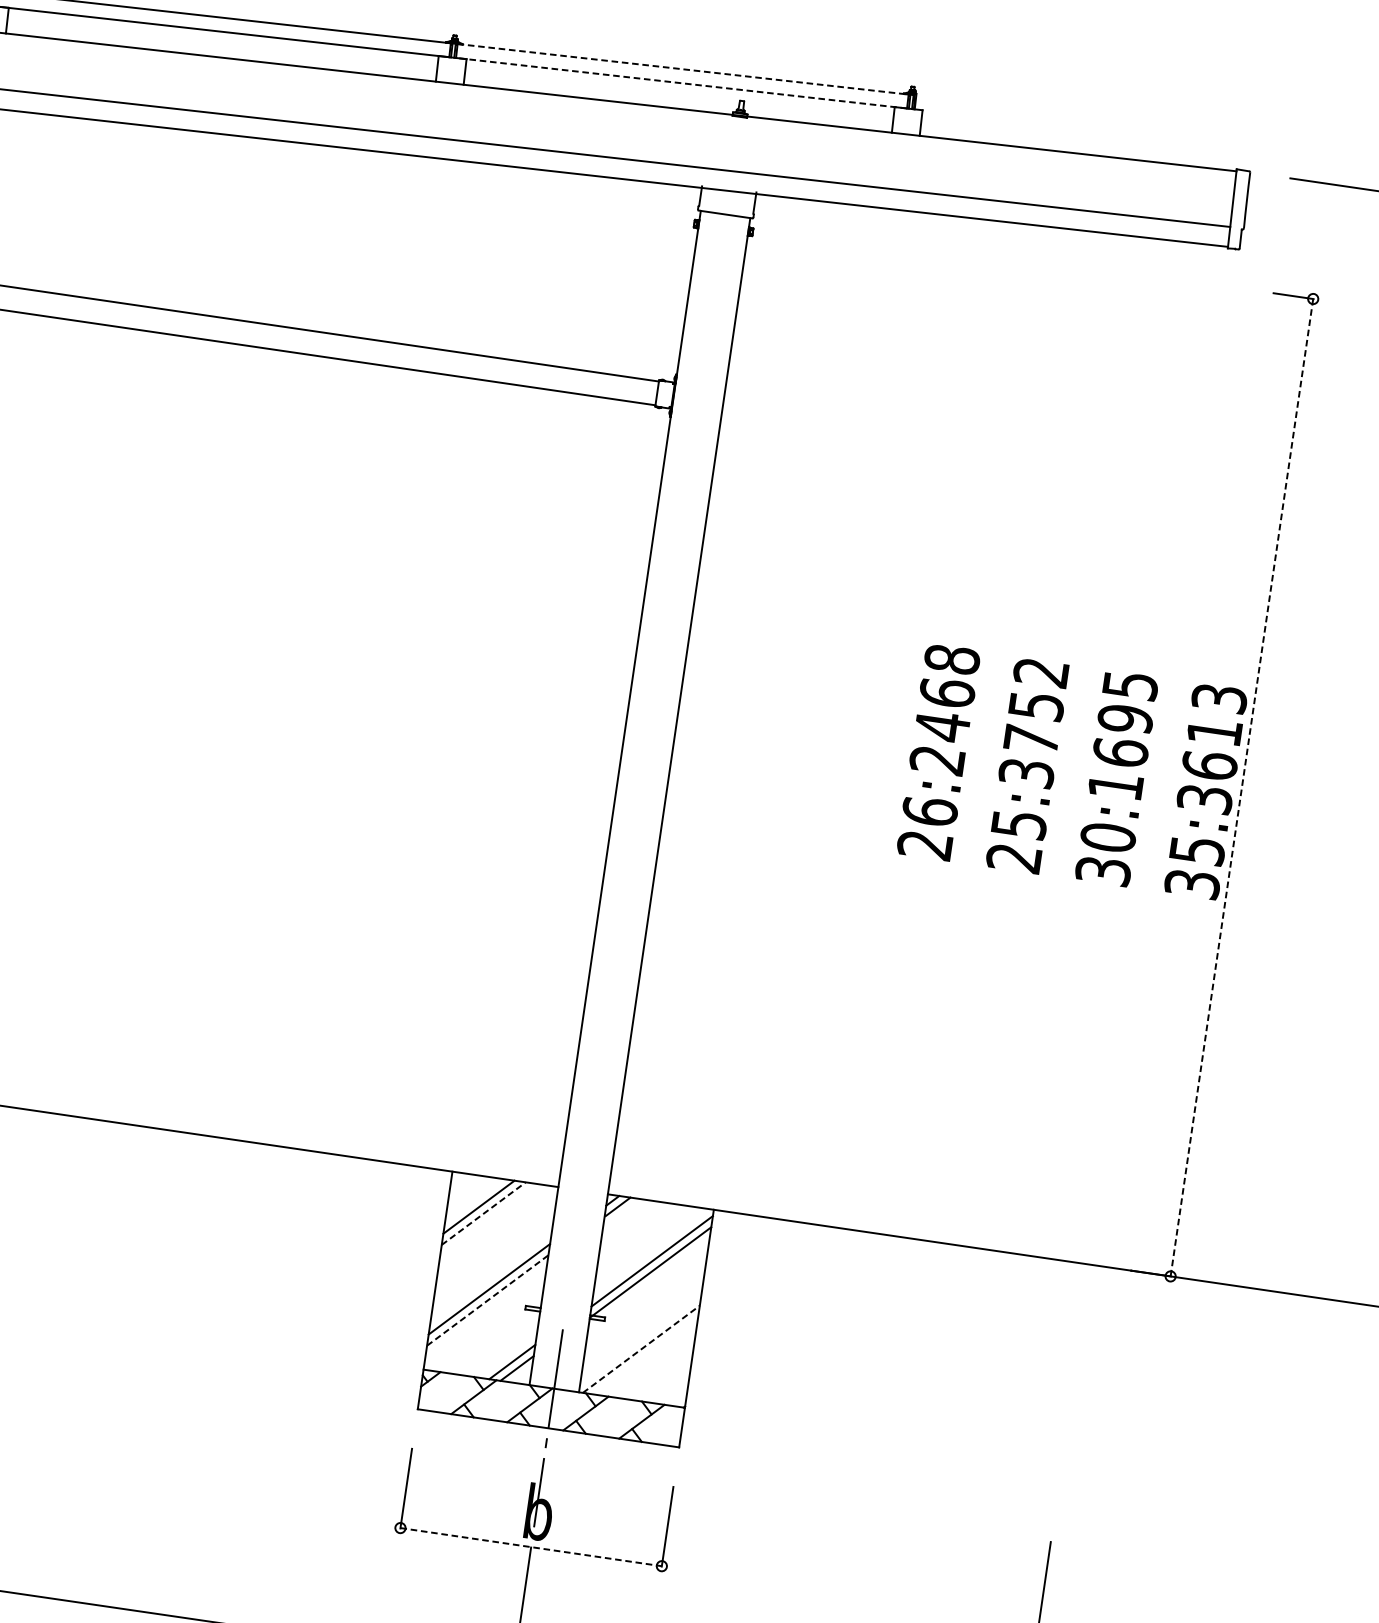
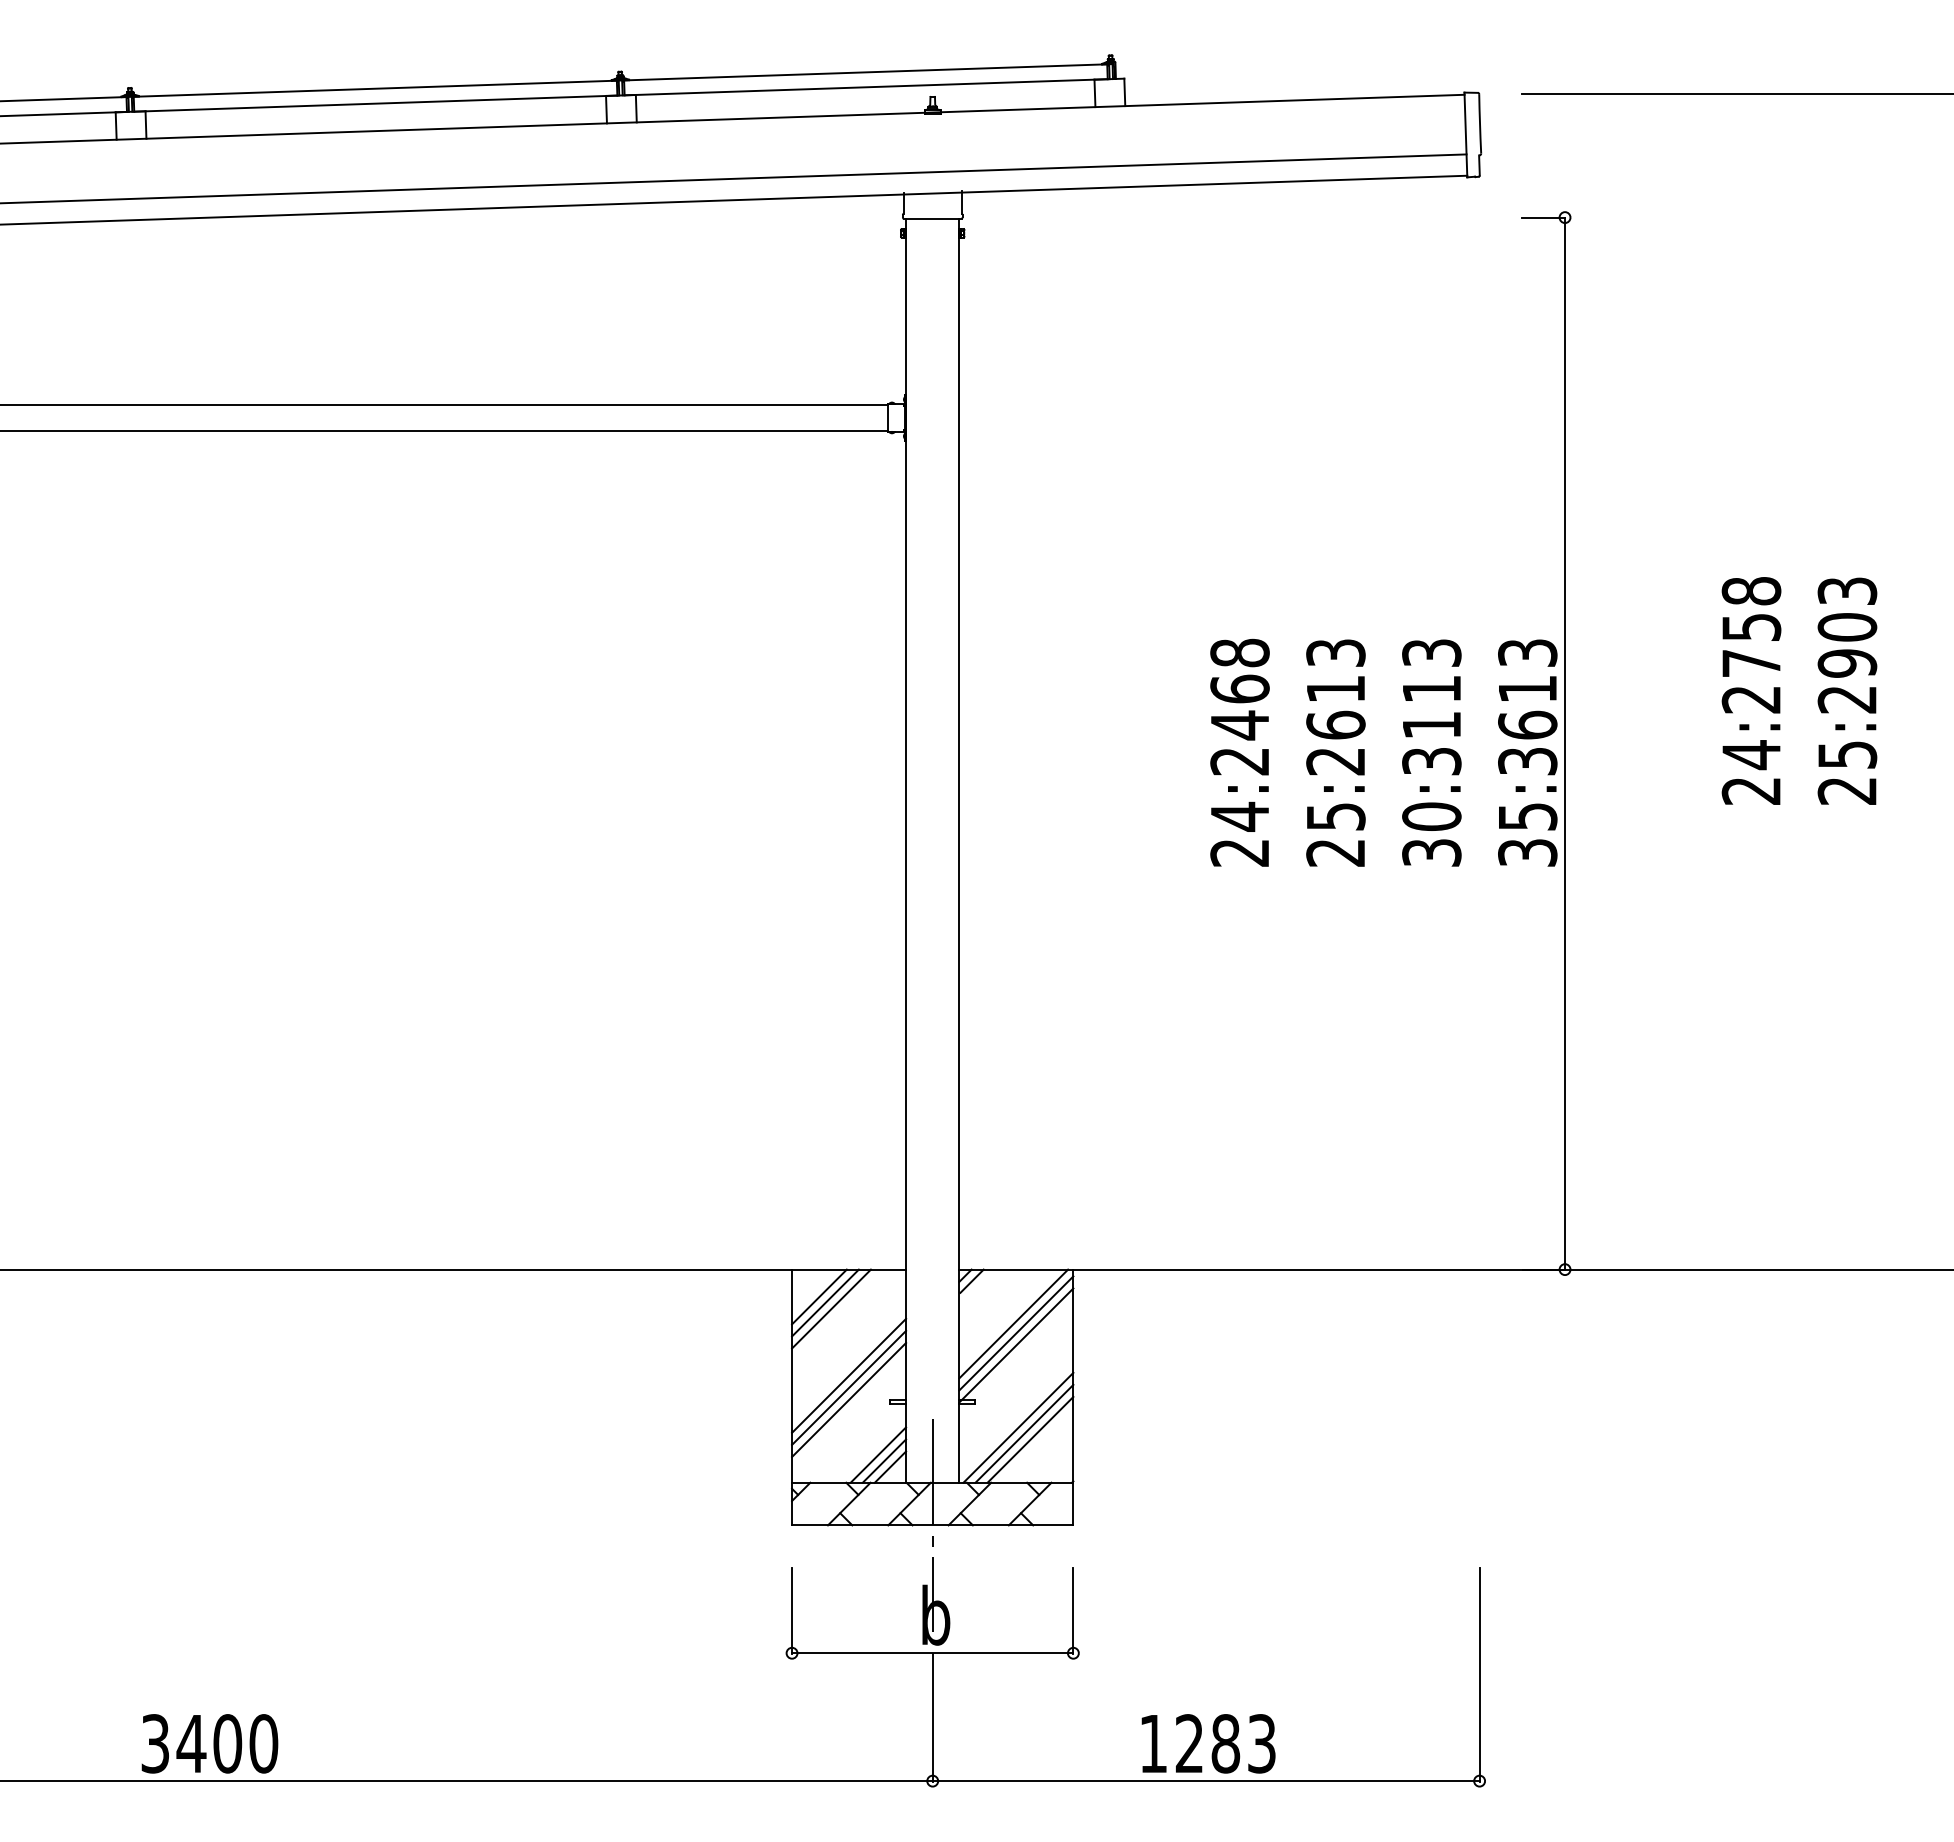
line: (682, 69) -> (865, 72), dashed -> solid
line: (681, 83) -> (866, 87), dashed -> solid
text: (1033, 723) -> (1335, 707), 25:3752 -> 25:2613
text: (1122, 736) -> (1431, 707), 30:1695 -> 30:3113
line: (1242, 787) -> (1565, 743), dashed -> solid
text: (929, 811) -> (1239, 816), 26:2468 -> 24:2468
line: (474, 1200) -> (819, 1296), added
line: (483, 1214) -> (831, 1309), dashed -> solid
line: (650, 1251) -> (1013, 1323), added
line: (491, 1277) -> (849, 1375), added
line: (488, 1300) -> (849, 1399), dashed -> solid
line: (641, 1349) -> (1018, 1427), dashed -> solid
line: (507, 1355) -> (878, 1454), added
line: (646, 1355) -> (1024, 1433), added
line: (650, 1361) -> (1030, 1439), added
line: (530, 1547) -> (932, 1653), dashed -> solid

